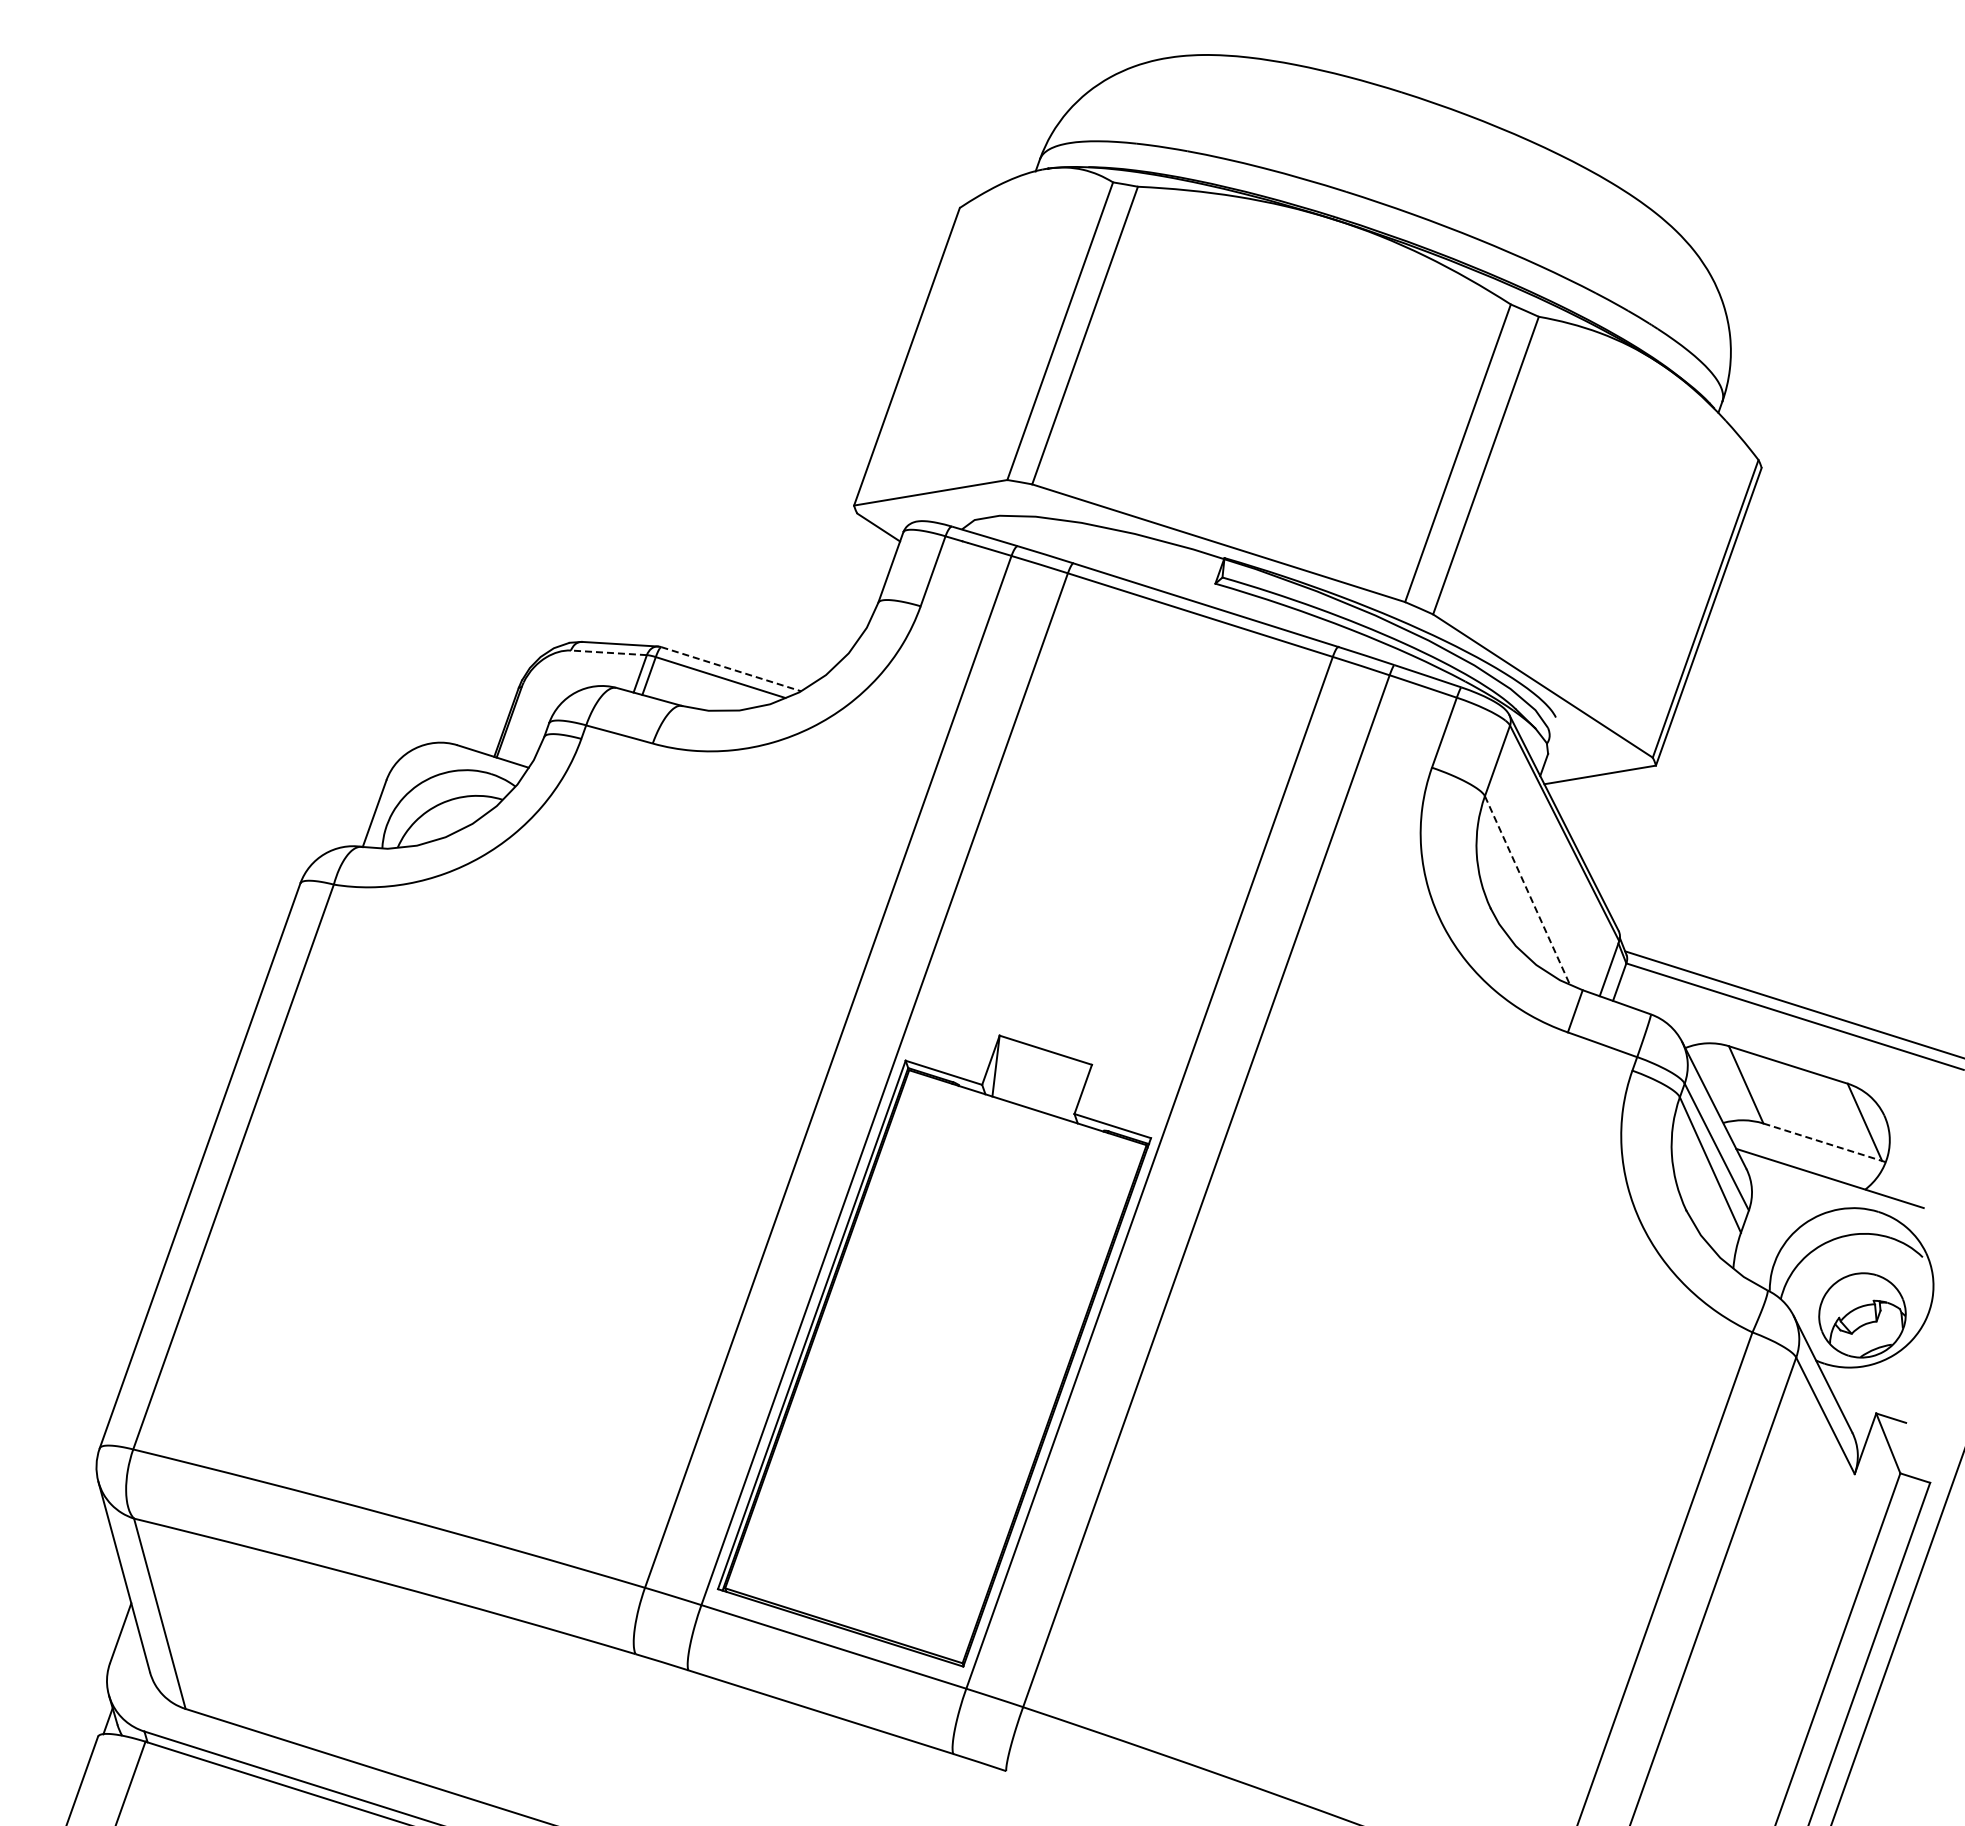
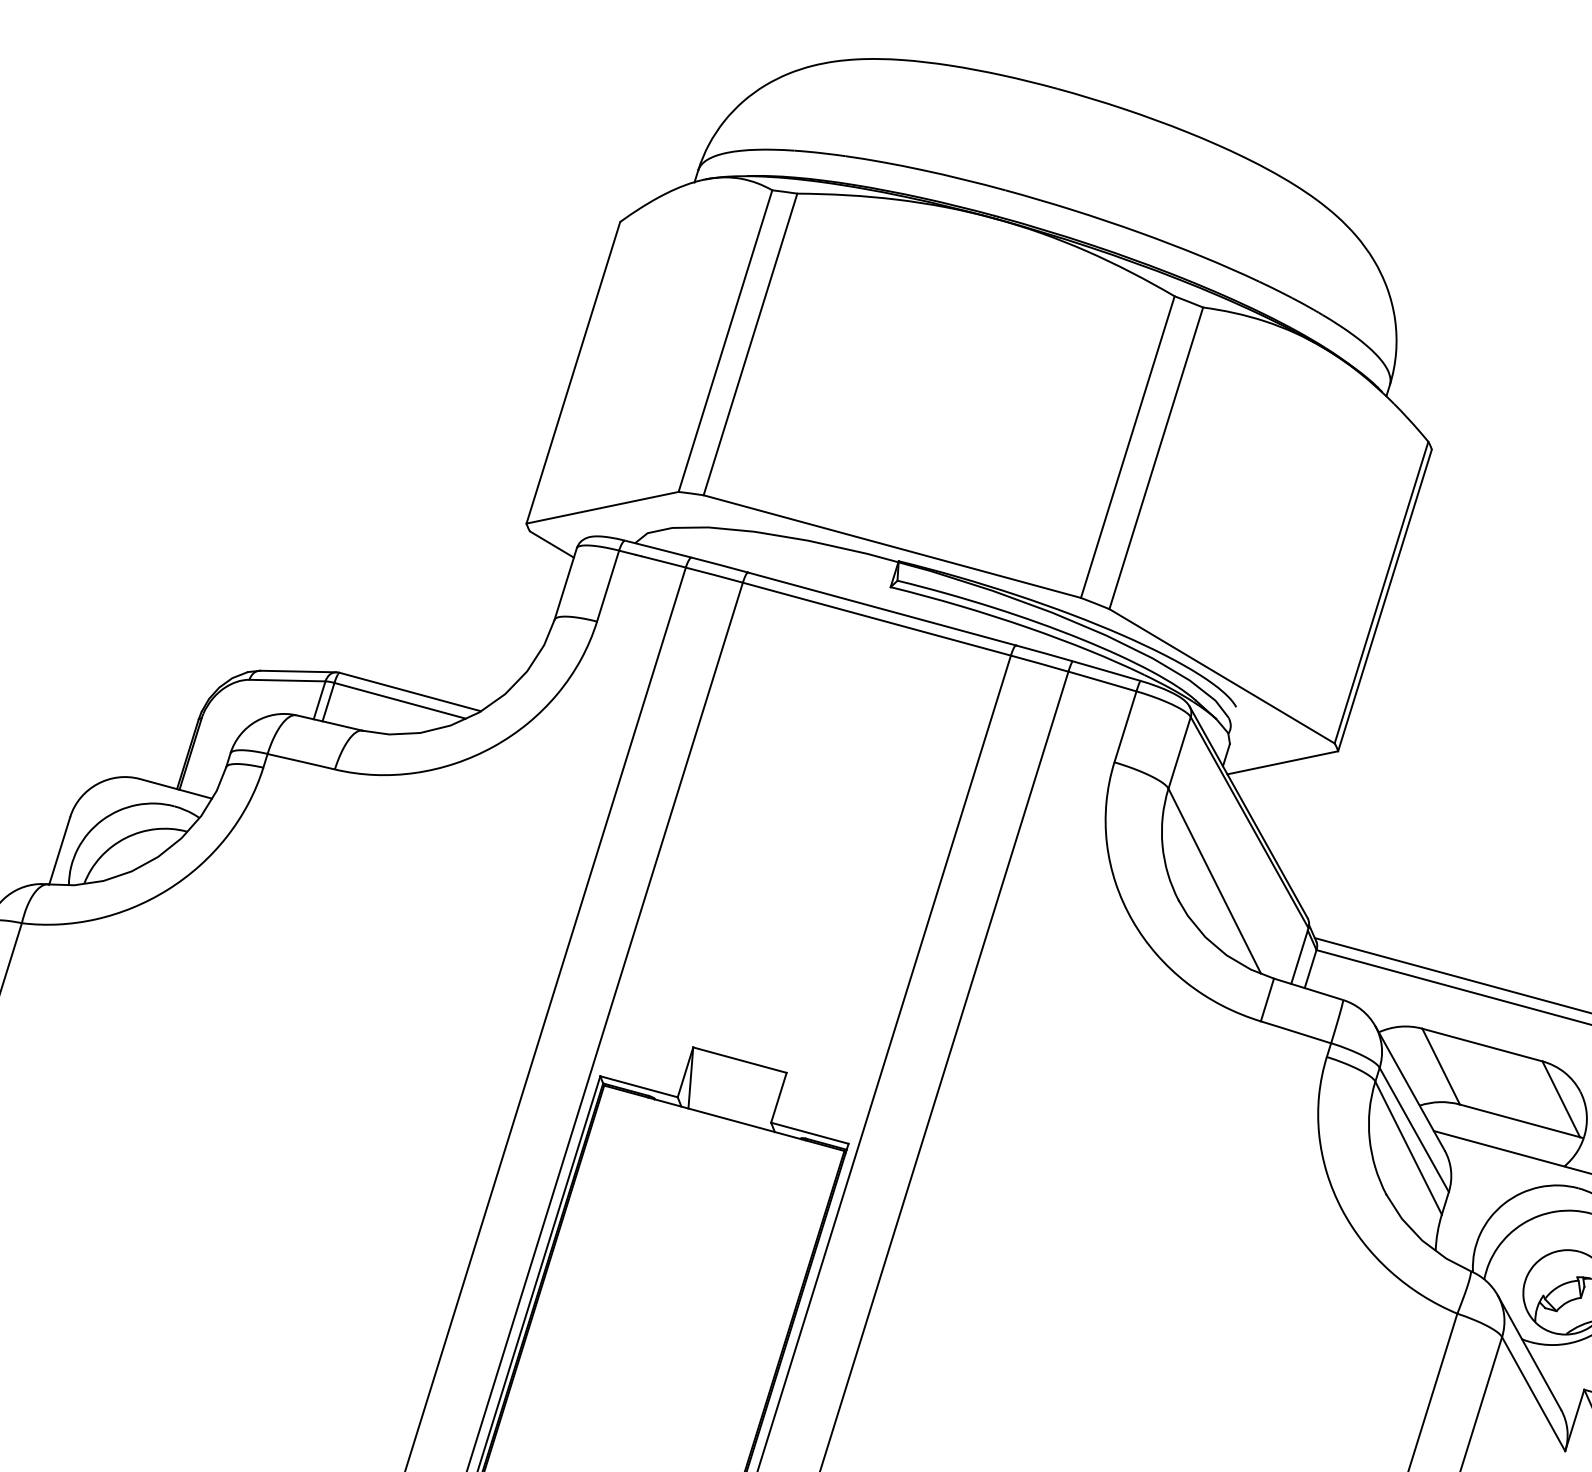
line: (608, 652) -> (287, 680), dashed -> solid
line: (731, 669) -> (410, 692), dashed -> solid
line: (1527, 890) -> (1214, 881), dashed -> solid
line: (1823, 1142) -> (1520, 1121), dashed -> solid

